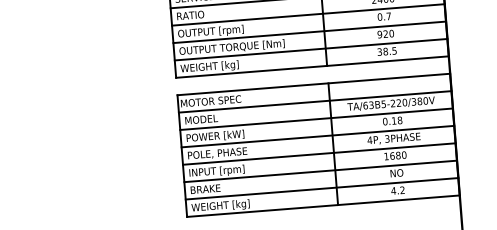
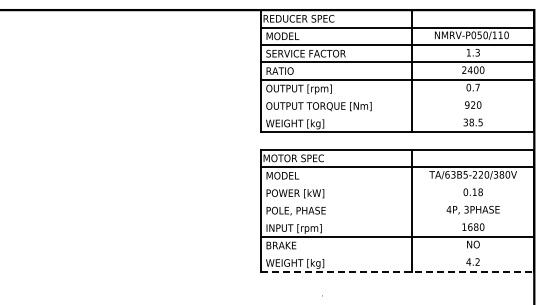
line: (309, 32) -> (397, 97), removed
line: (311, 49) -> (397, 114), removed
line: (316, 119) -> (397, 184), removed
line: (317, 136) -> (397, 201), removed
line: (319, 154) -> (397, 219), removed
line: (322, 189) -> (397, 254), removed
line: (323, 205) -> (397, 271), solid -> dashed

